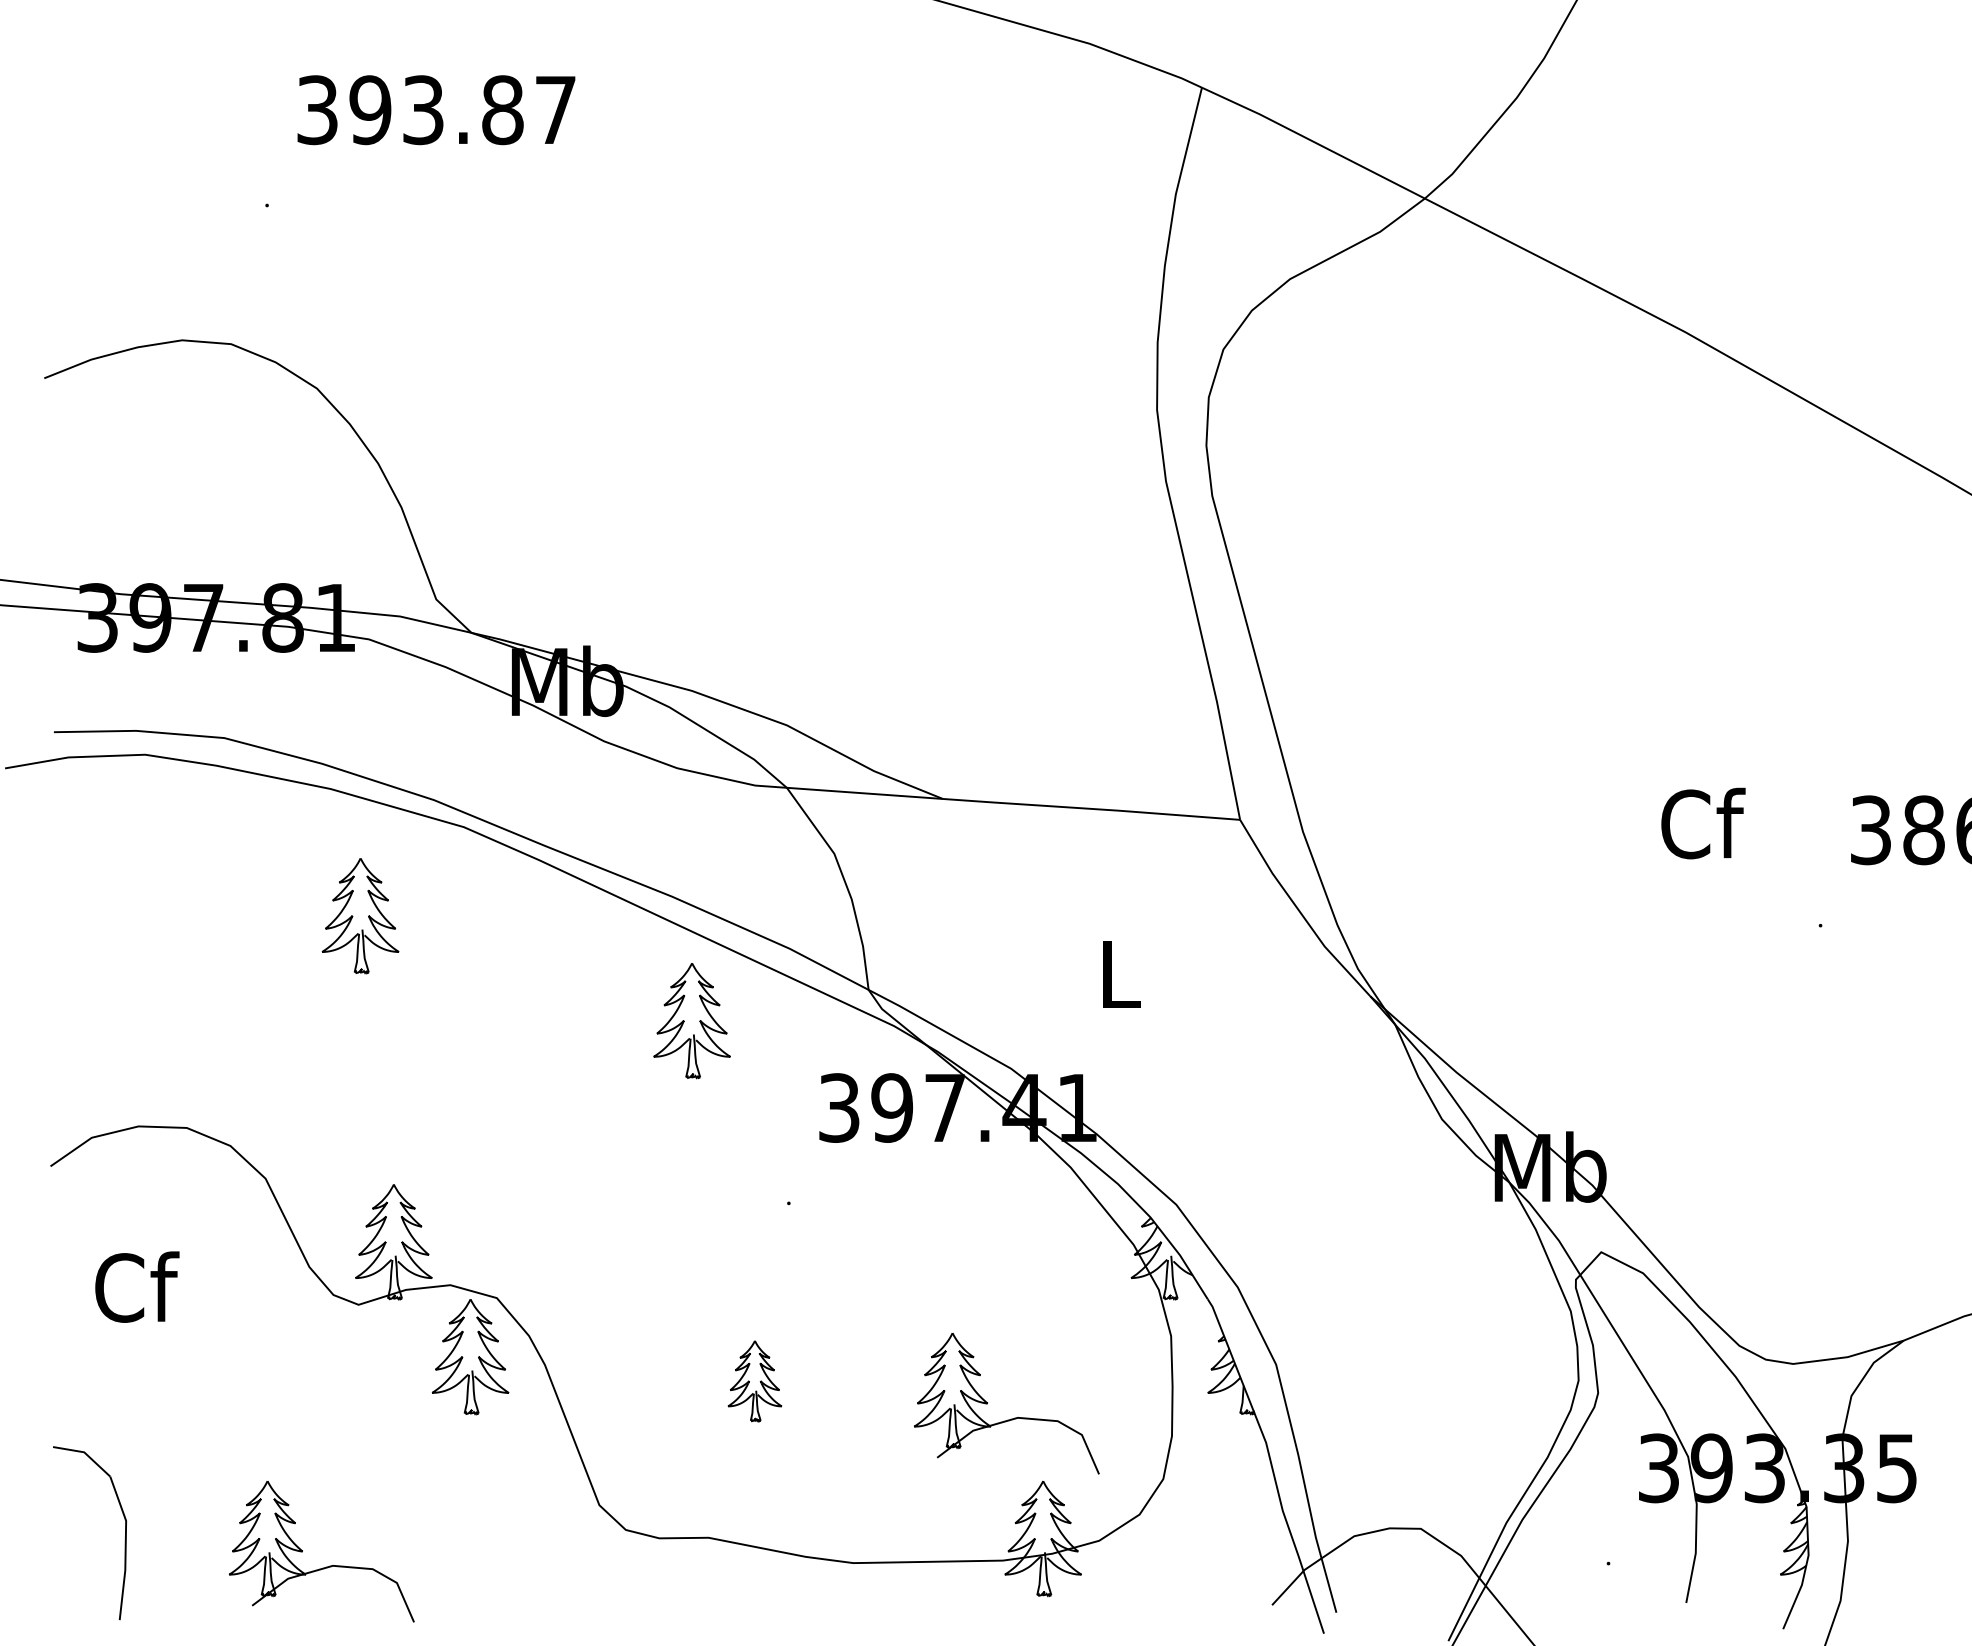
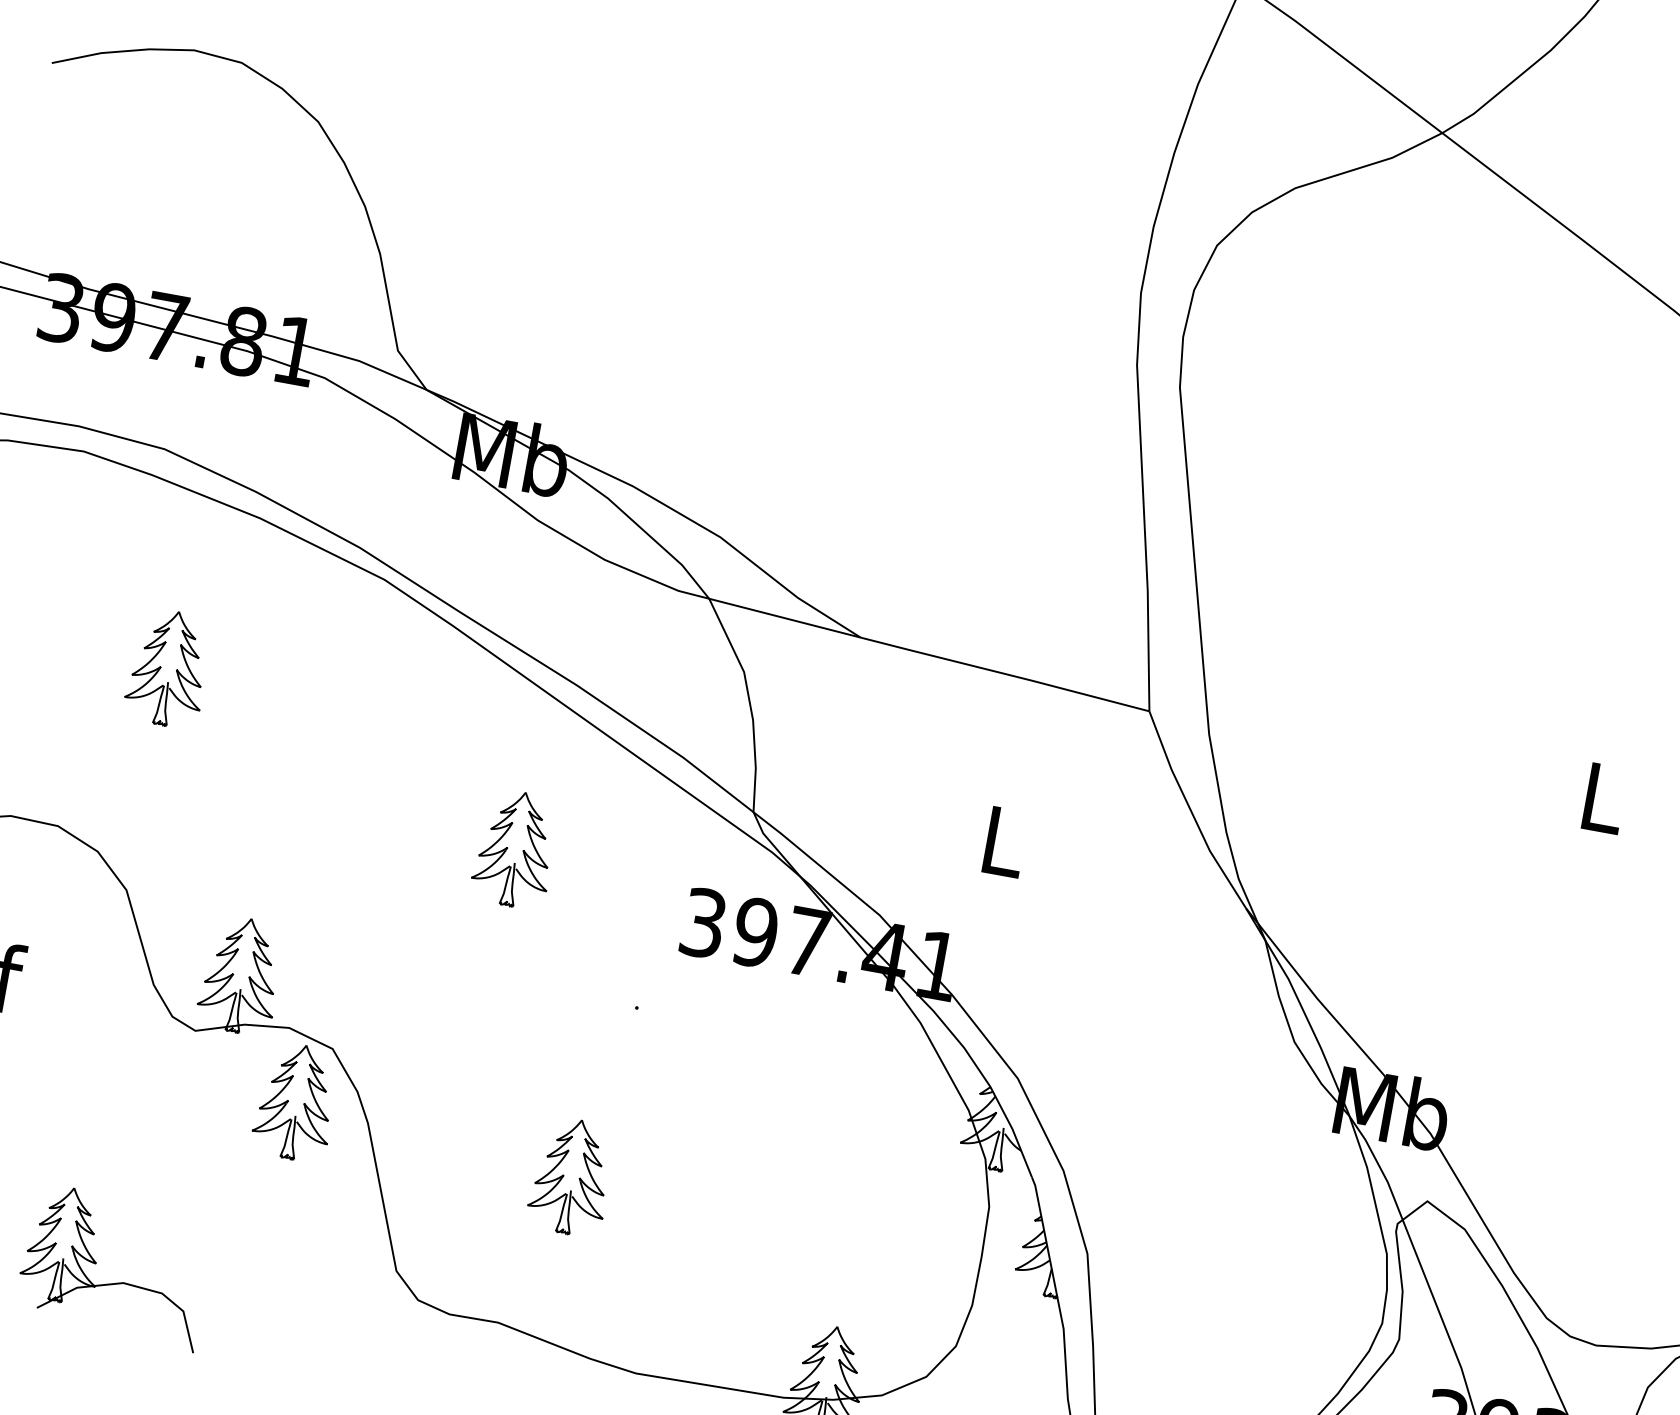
text: (1703, 823) -> (1604, 797), Cf -> L
part: (360, 916) -> (168, 668), moved
part: (691, 1021) -> (514, 849), moved
part: (754, 1381) -> (571, 1177), size x1.43
part: (1011, 1418) -> (817, 1259), removed

